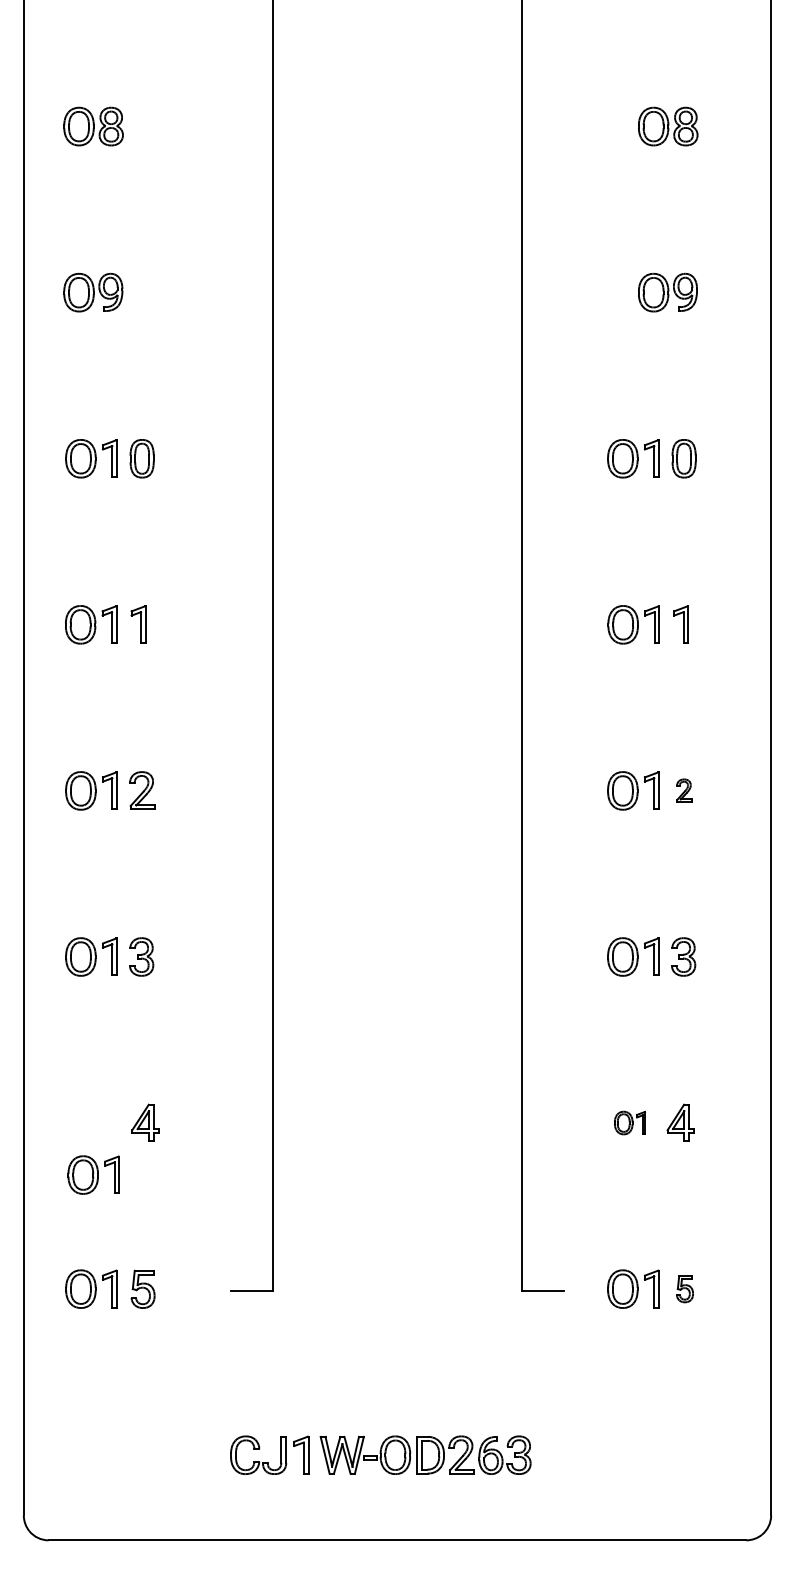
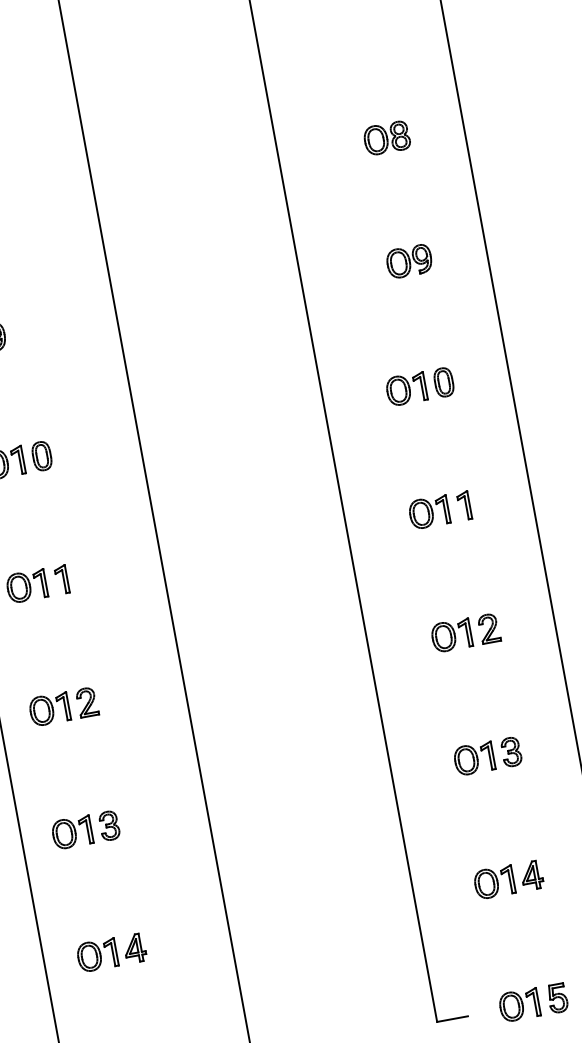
part: (684, 790) -> (489, 628), size x1.67
part: (629, 1122) -> (493, 882), size x1.67
part: (93, 1174) -> (97, 954), moved
part: (684, 1288) -> (557, 997), size x1.43

